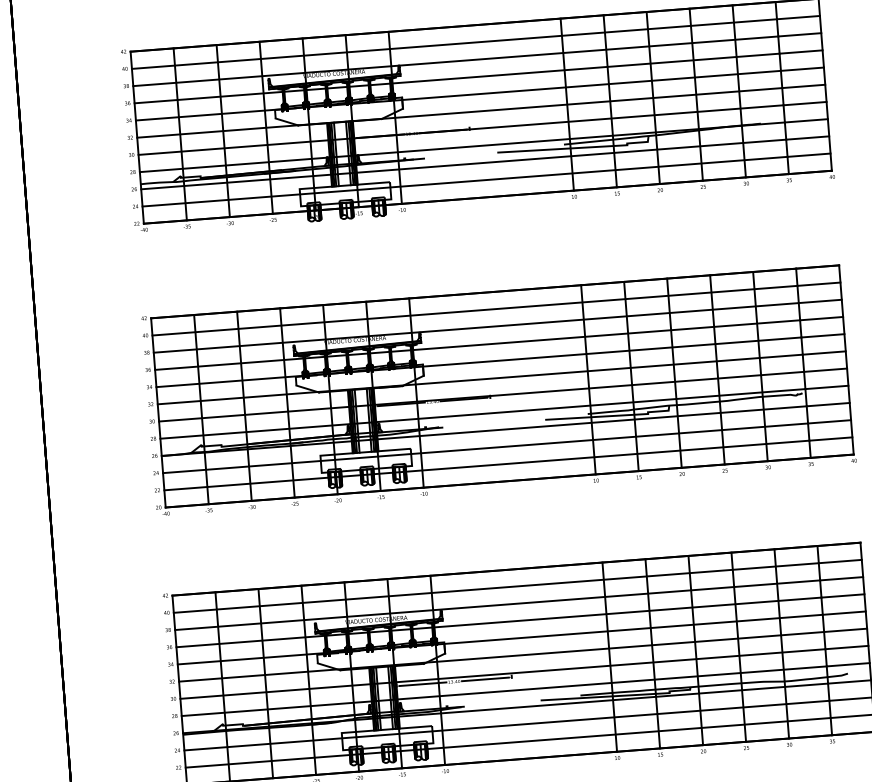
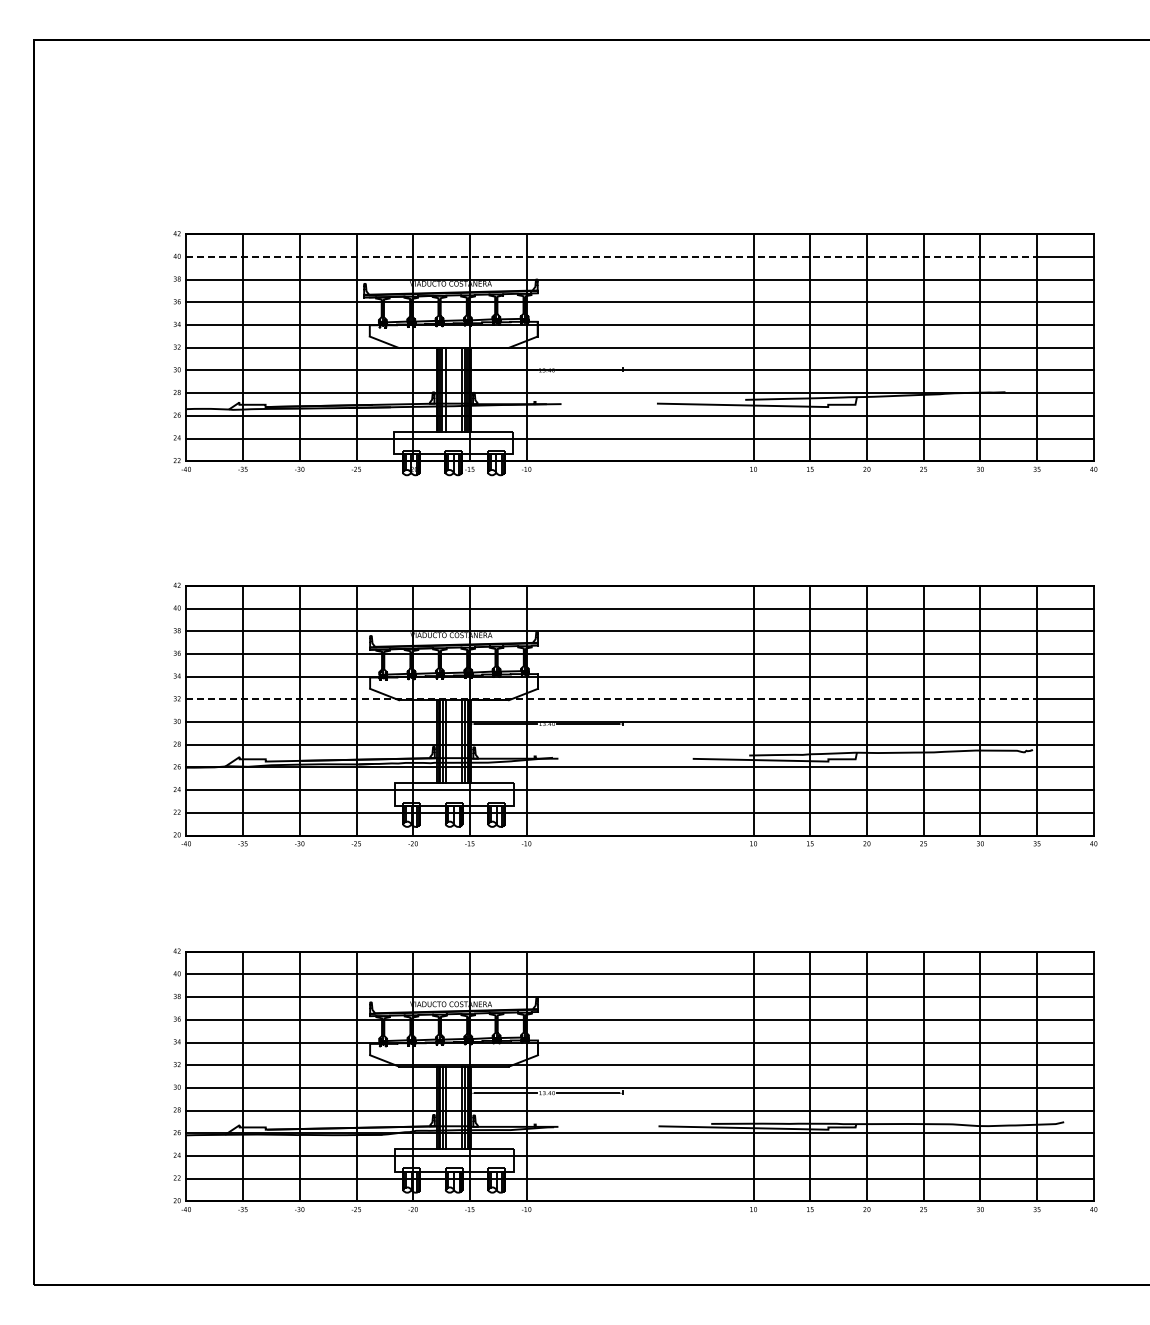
line: (455, 44) -> (612, 257), solid -> dashed
line: (480, 379) -> (612, 699), solid -> dashed

